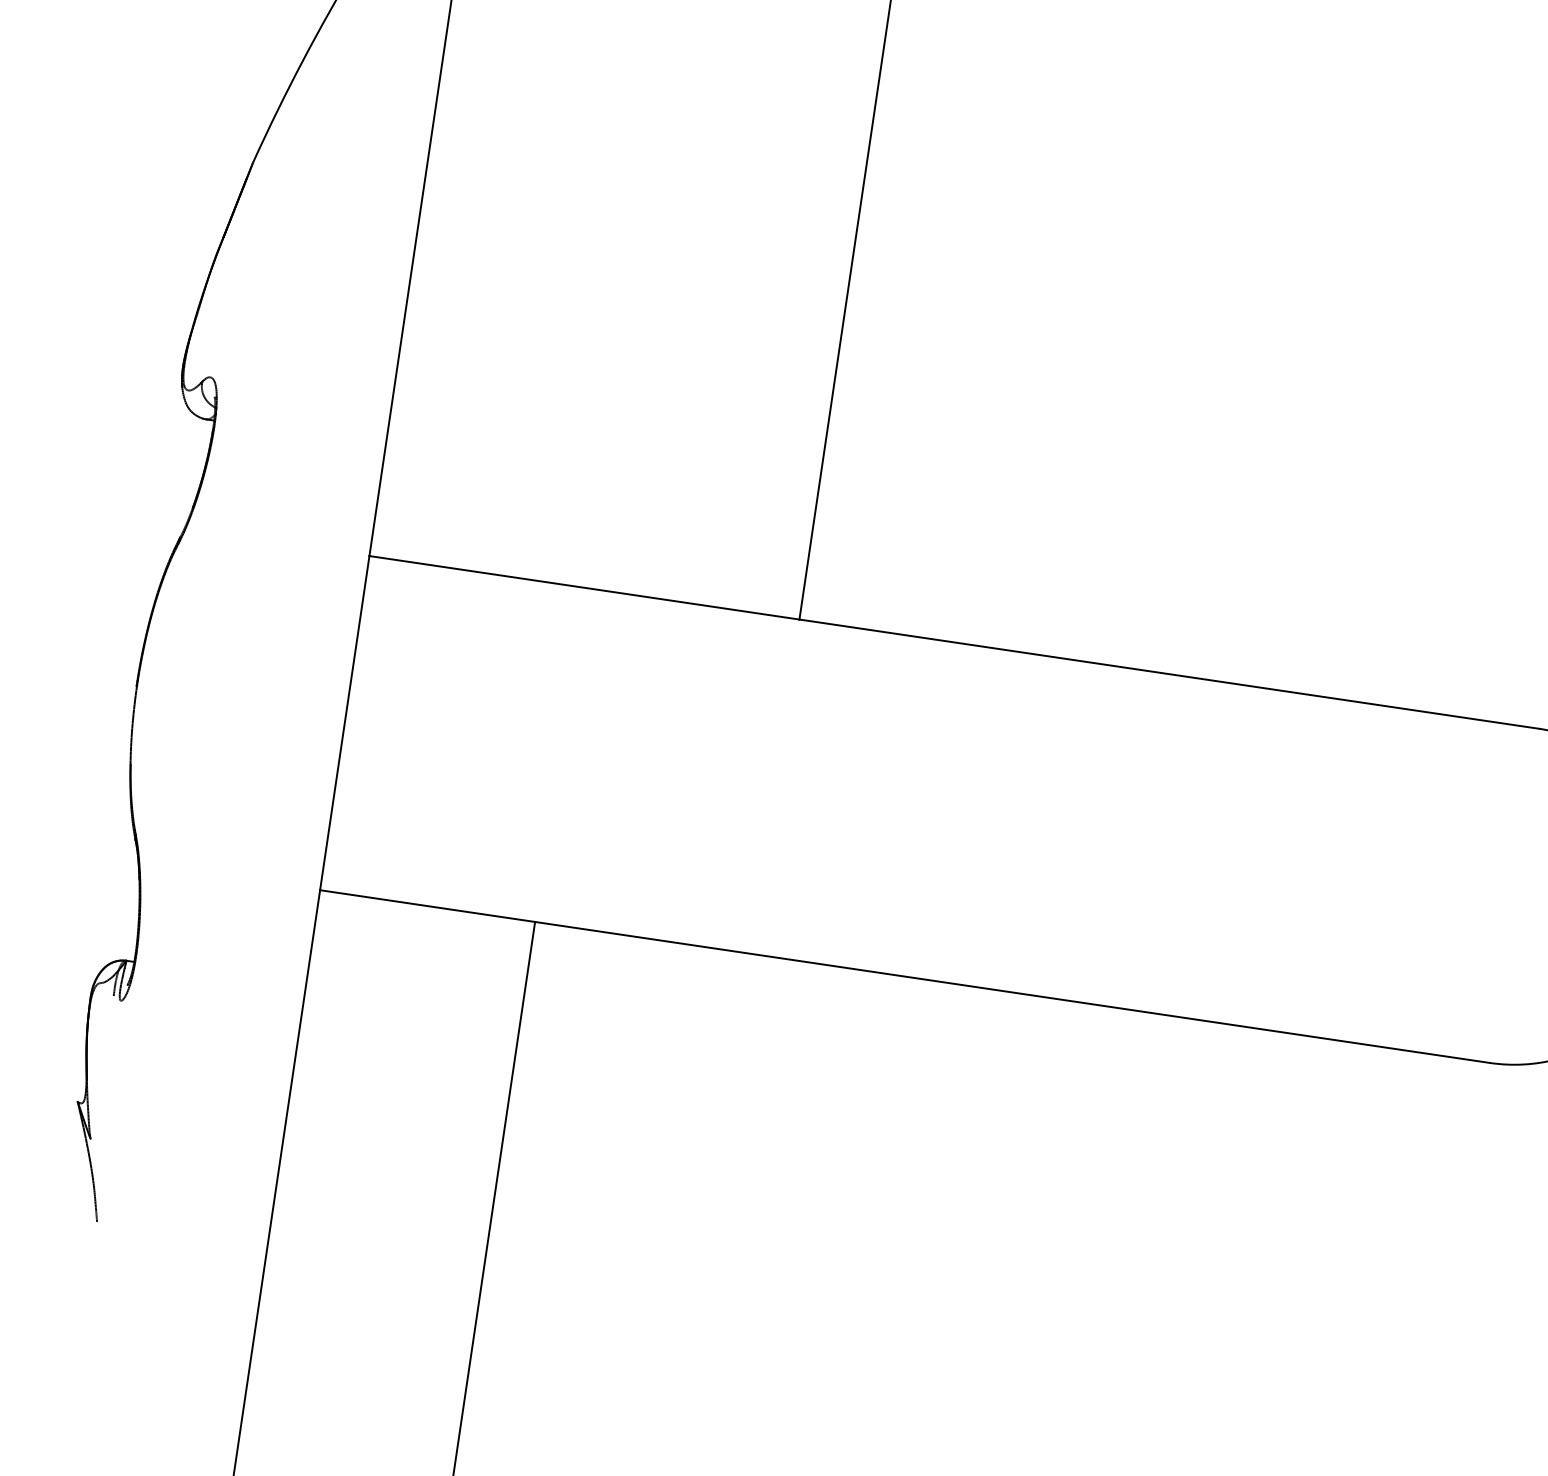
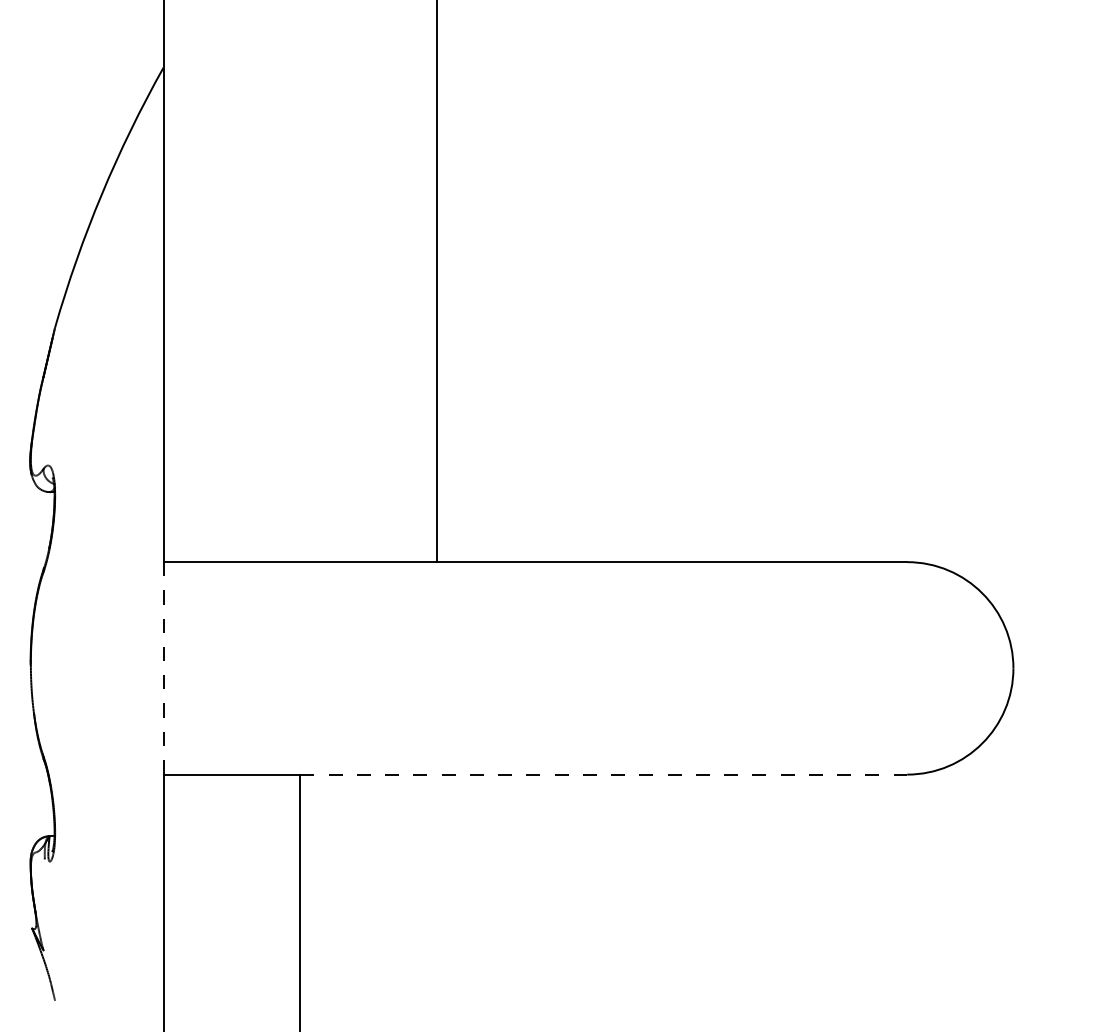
line: (344, 723) -> (163, 668), solid -> dashed
line: (1013, 992) -> (604, 774), solid -> dashed

